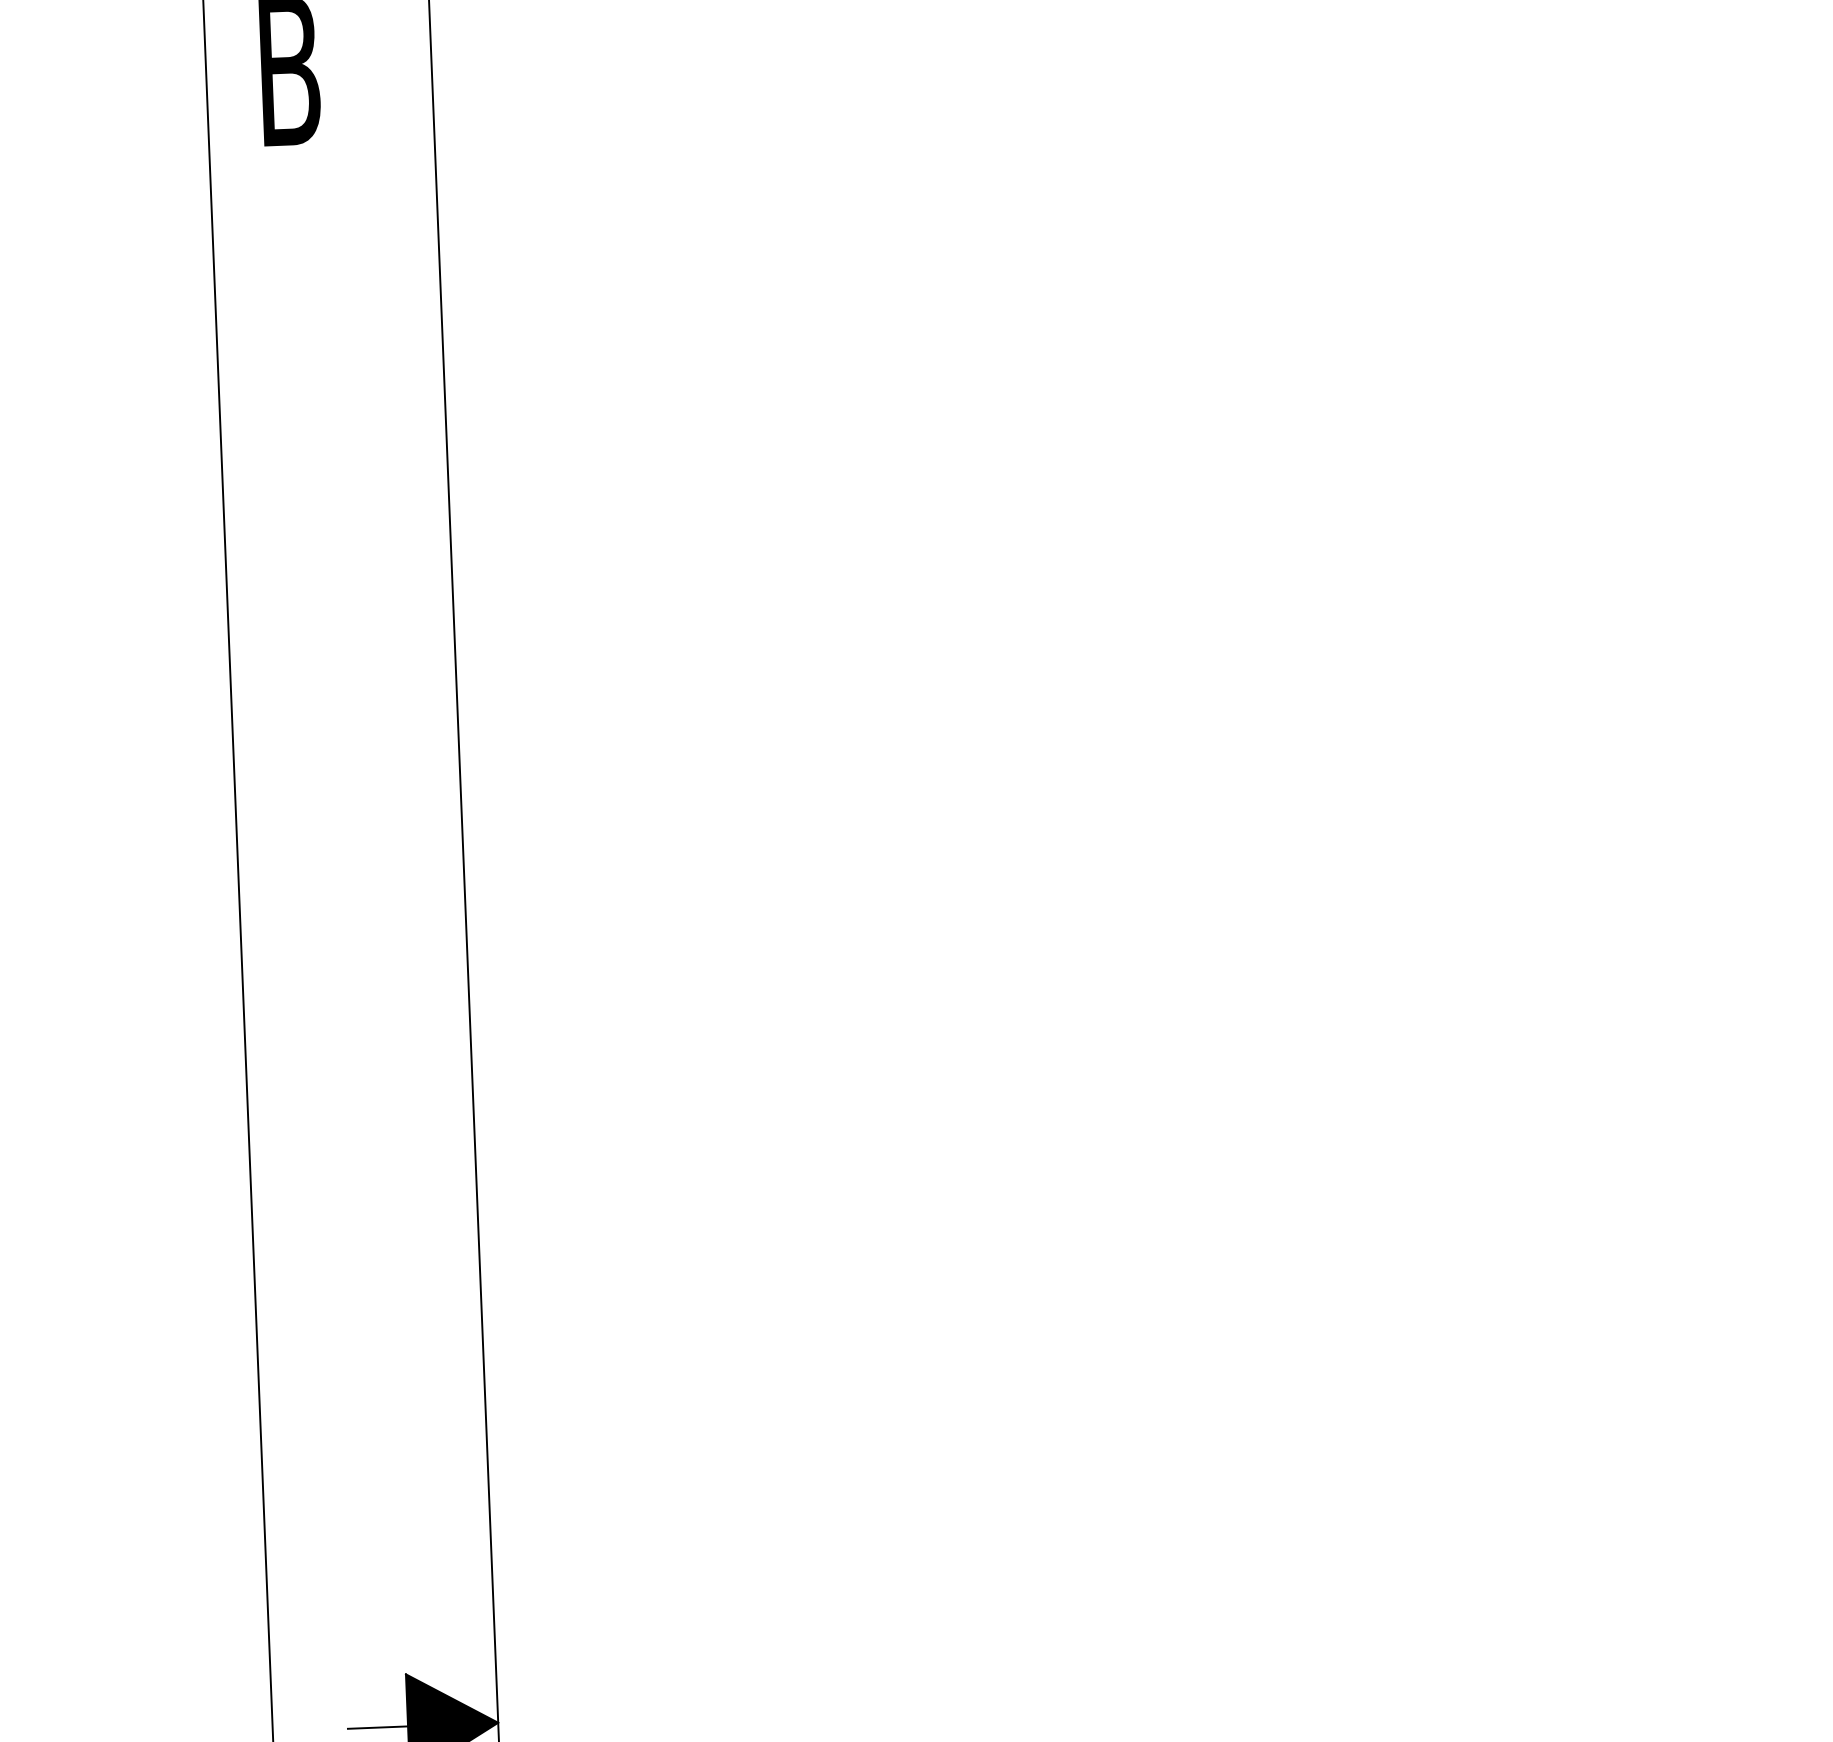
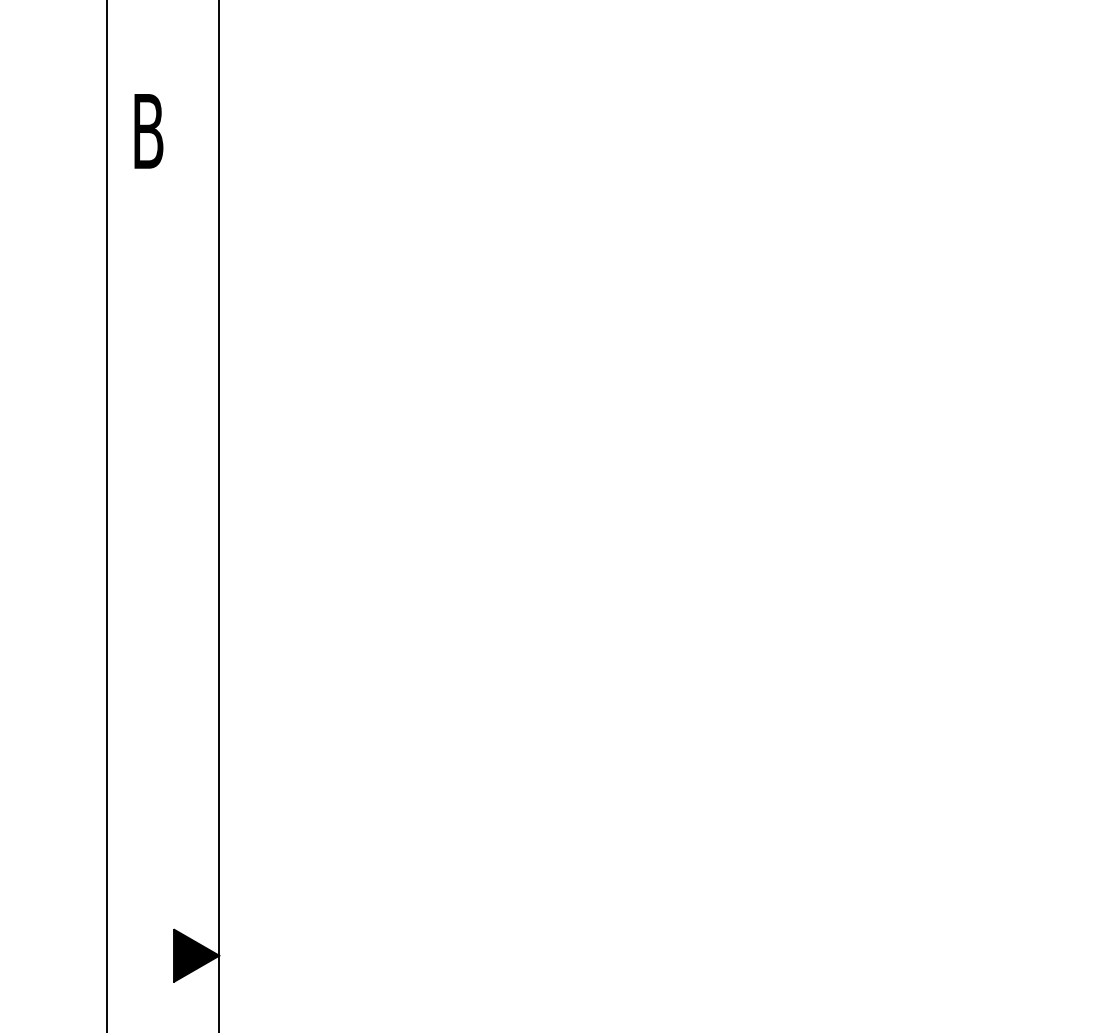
line: (378, 1727) -> (159, 955), removed

